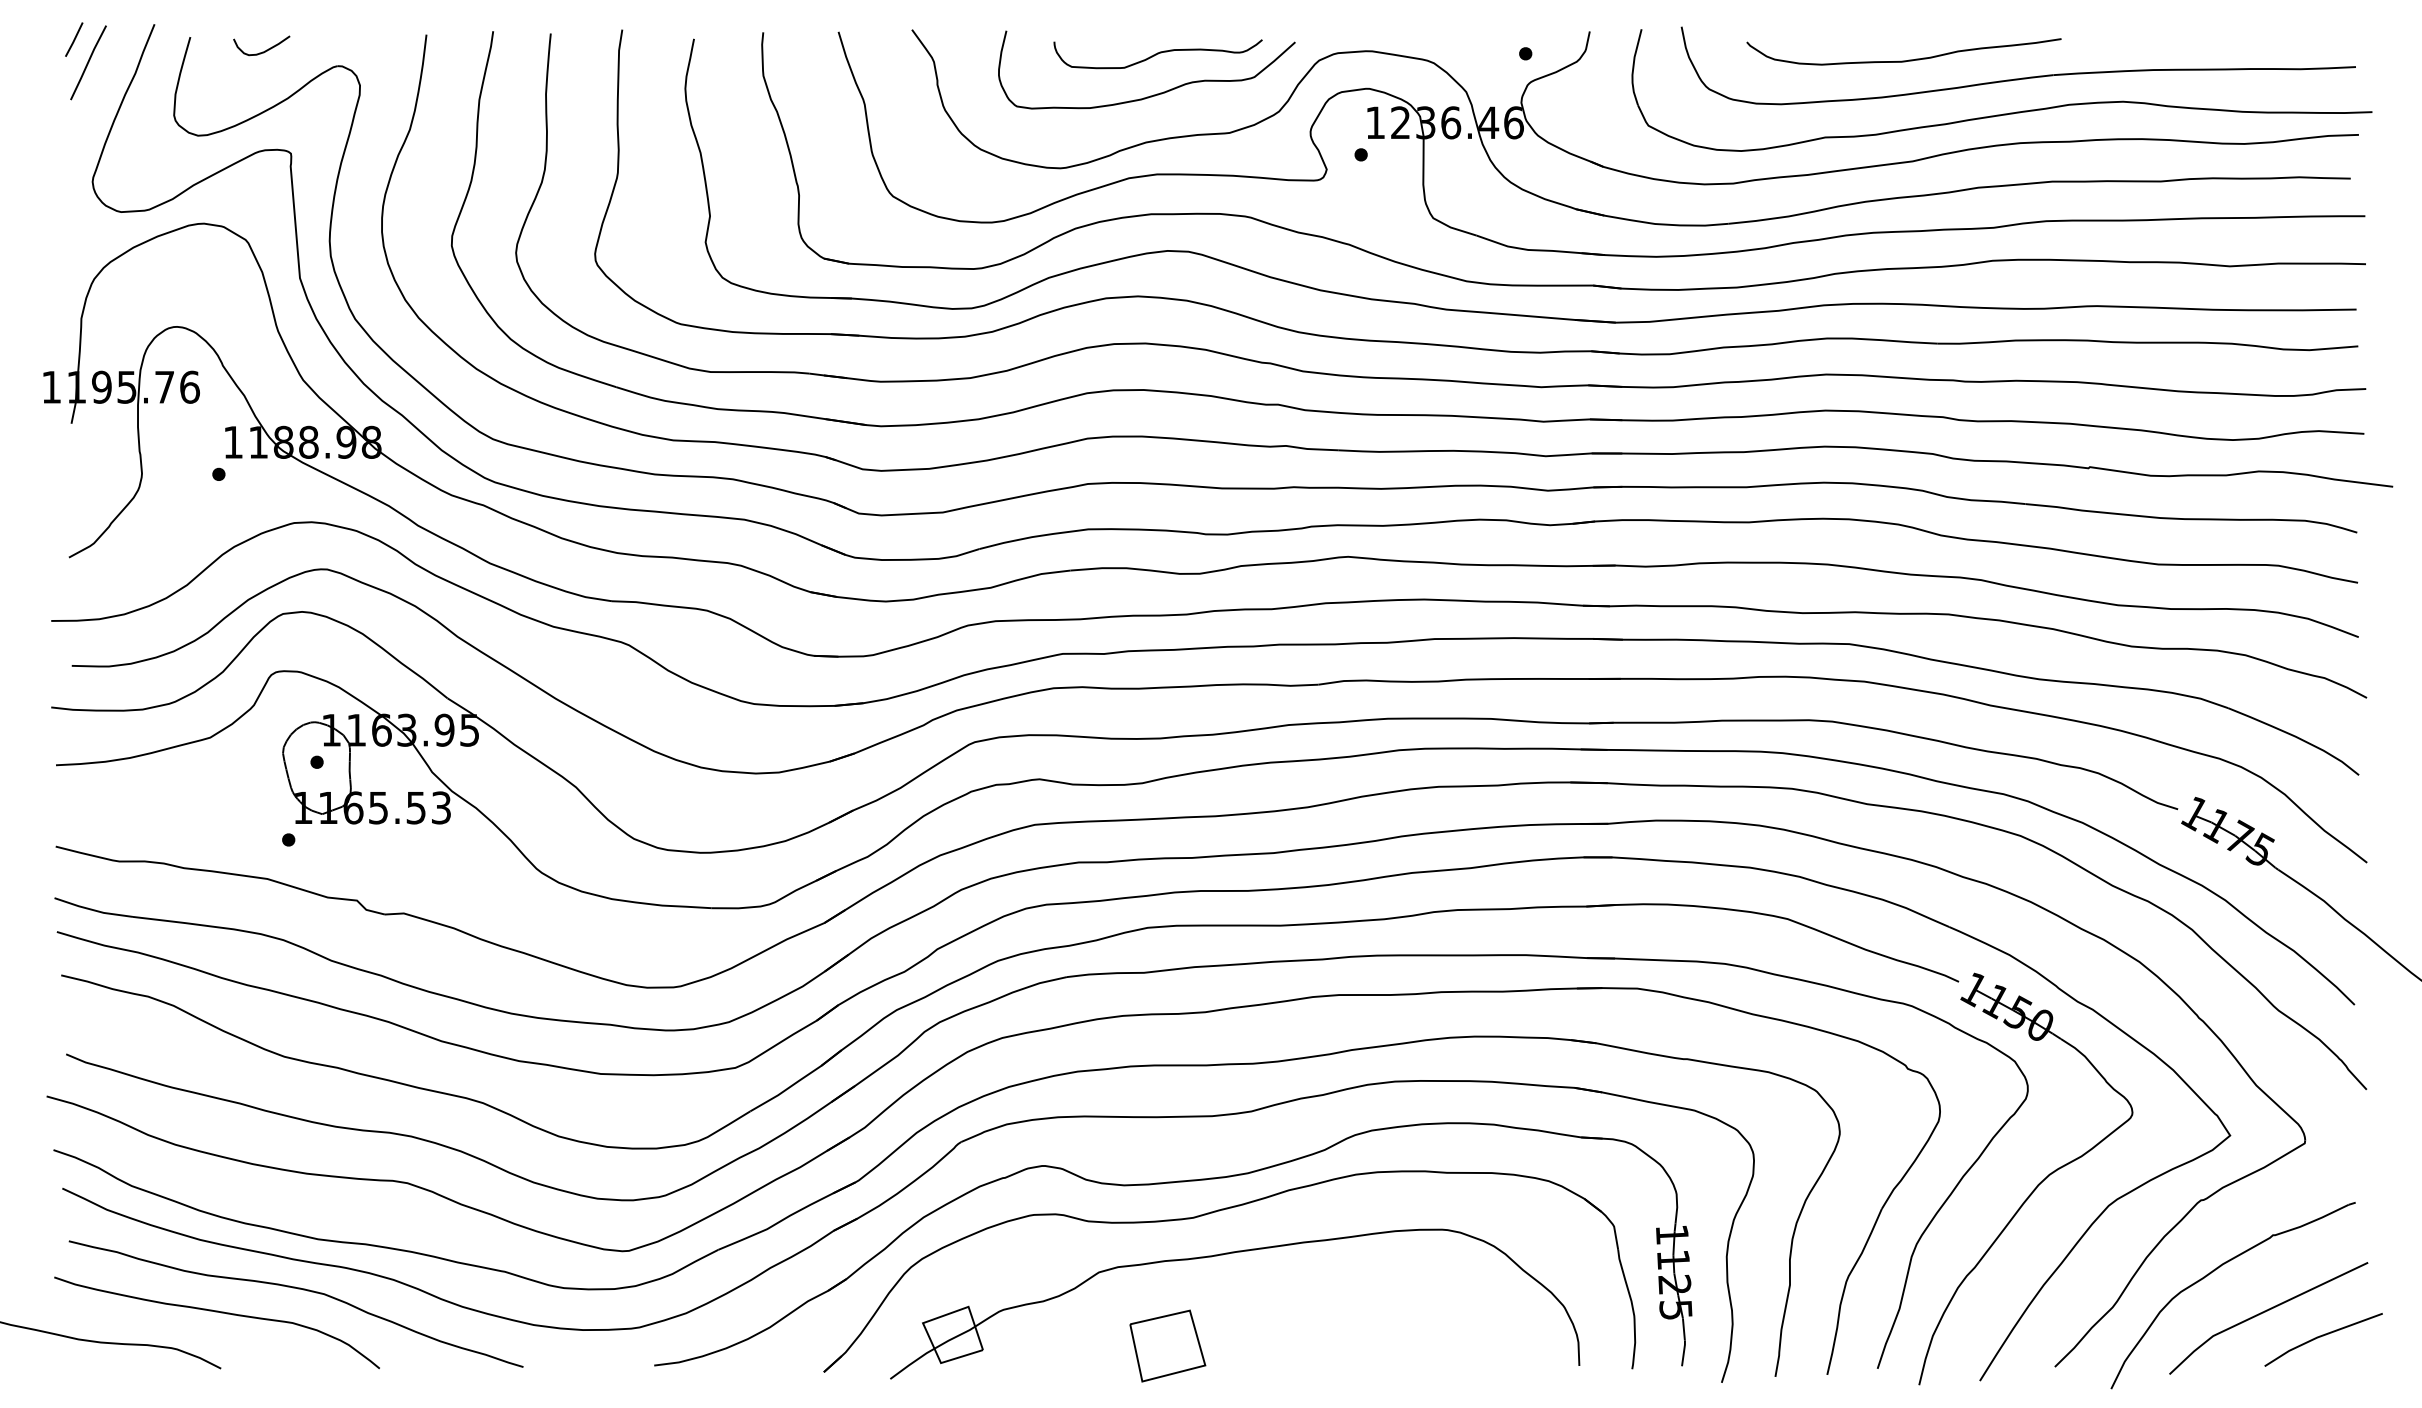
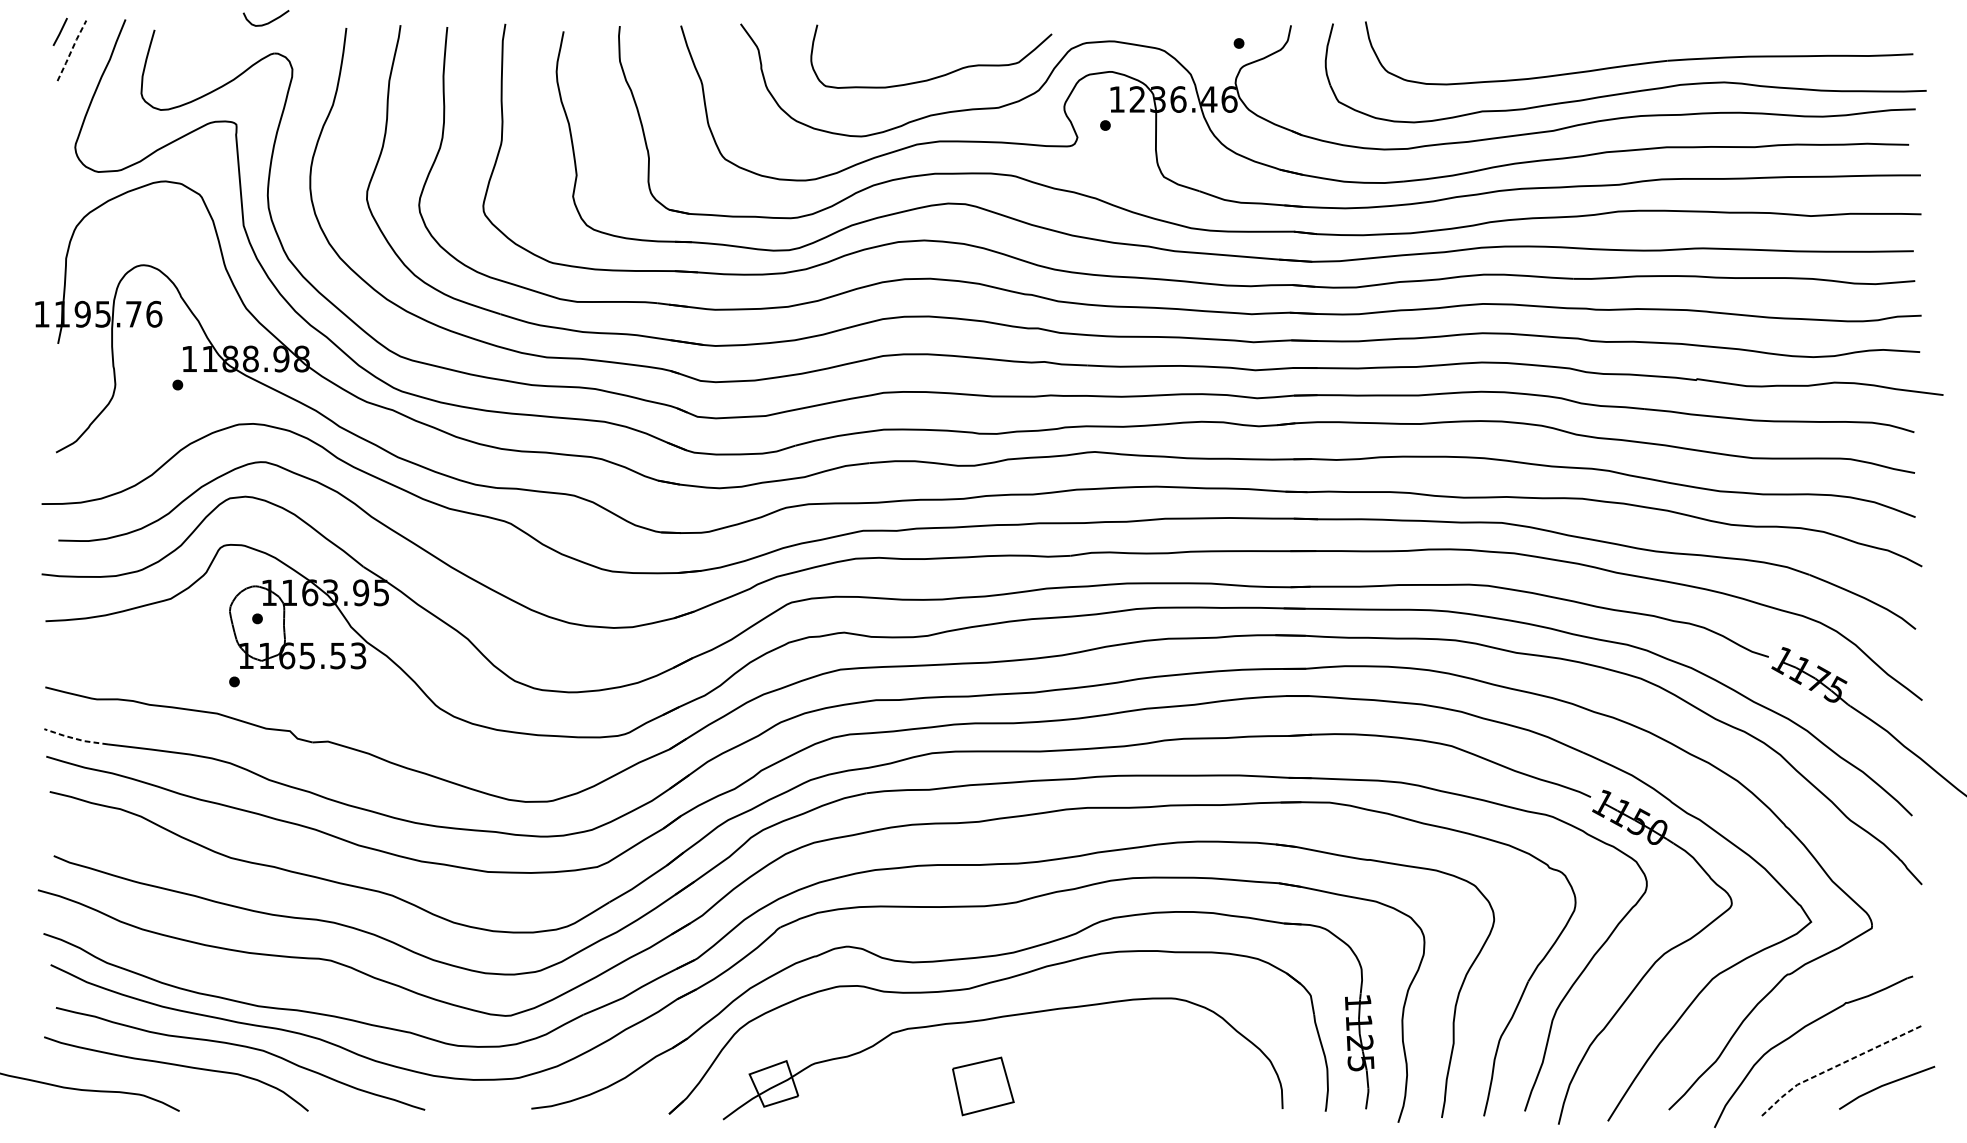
curve: (264, 50) -> (268, 22), moved
curve: (1157, 54) -> (940, 44), removed
curve: (1903, 60) -> (1545, 48), removed
line: (88, 62) -> (71, 50), solid -> dashed
line: (93, 910) -> (75, 739), solid -> dashed
line: (2263, 1312) -> (1838, 1065), solid -> dashed
part: (1167, 1345) -> (983, 1085), moved

